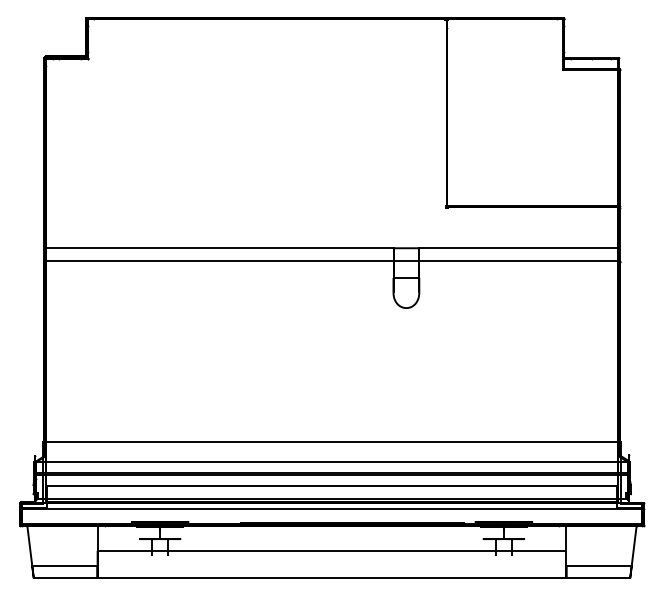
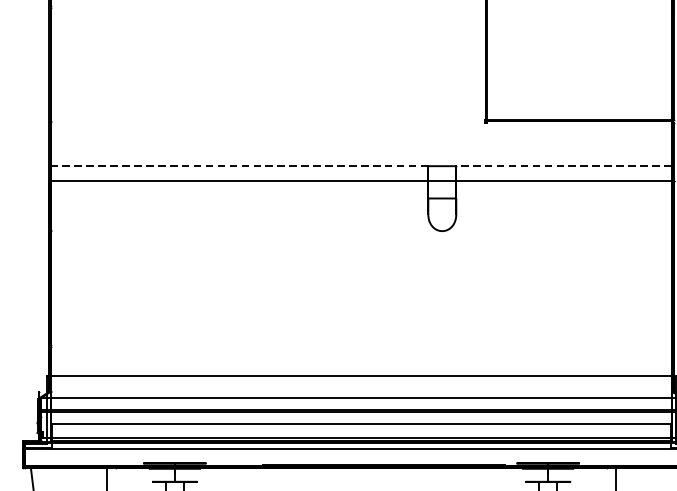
line: (219, 248) -> (239, 166), solid -> dashed
line: (517, 248) -> (562, 166), solid -> dashed

